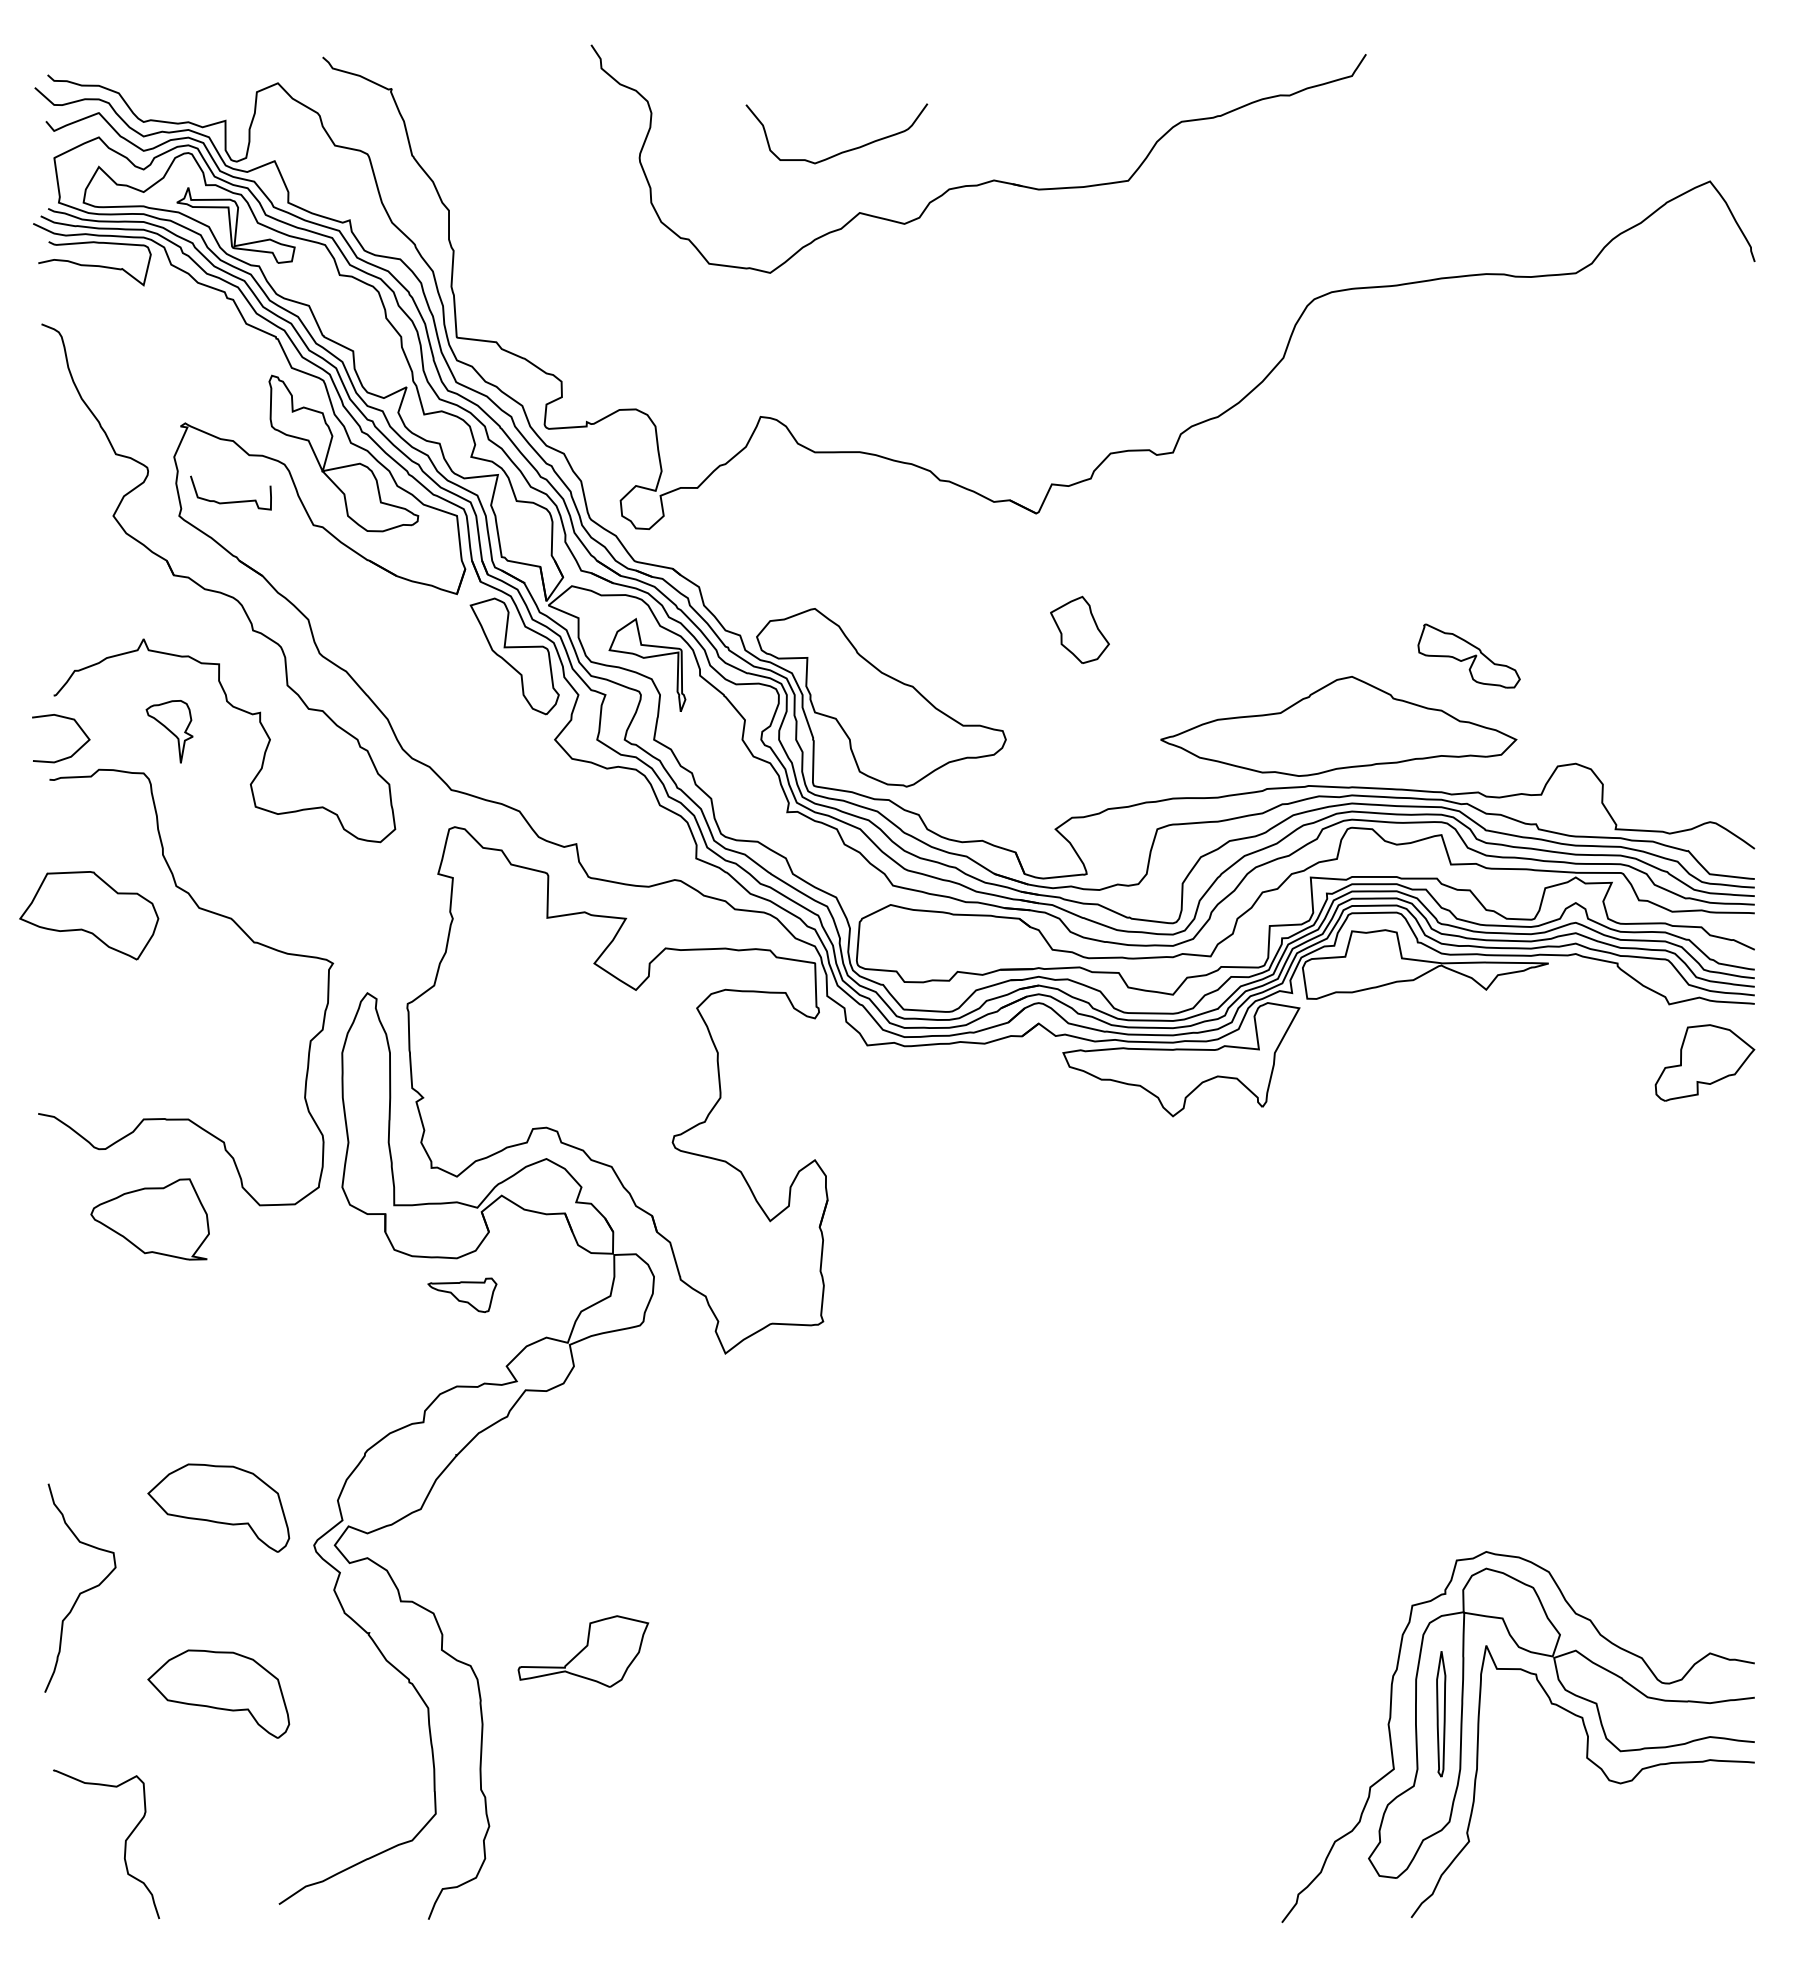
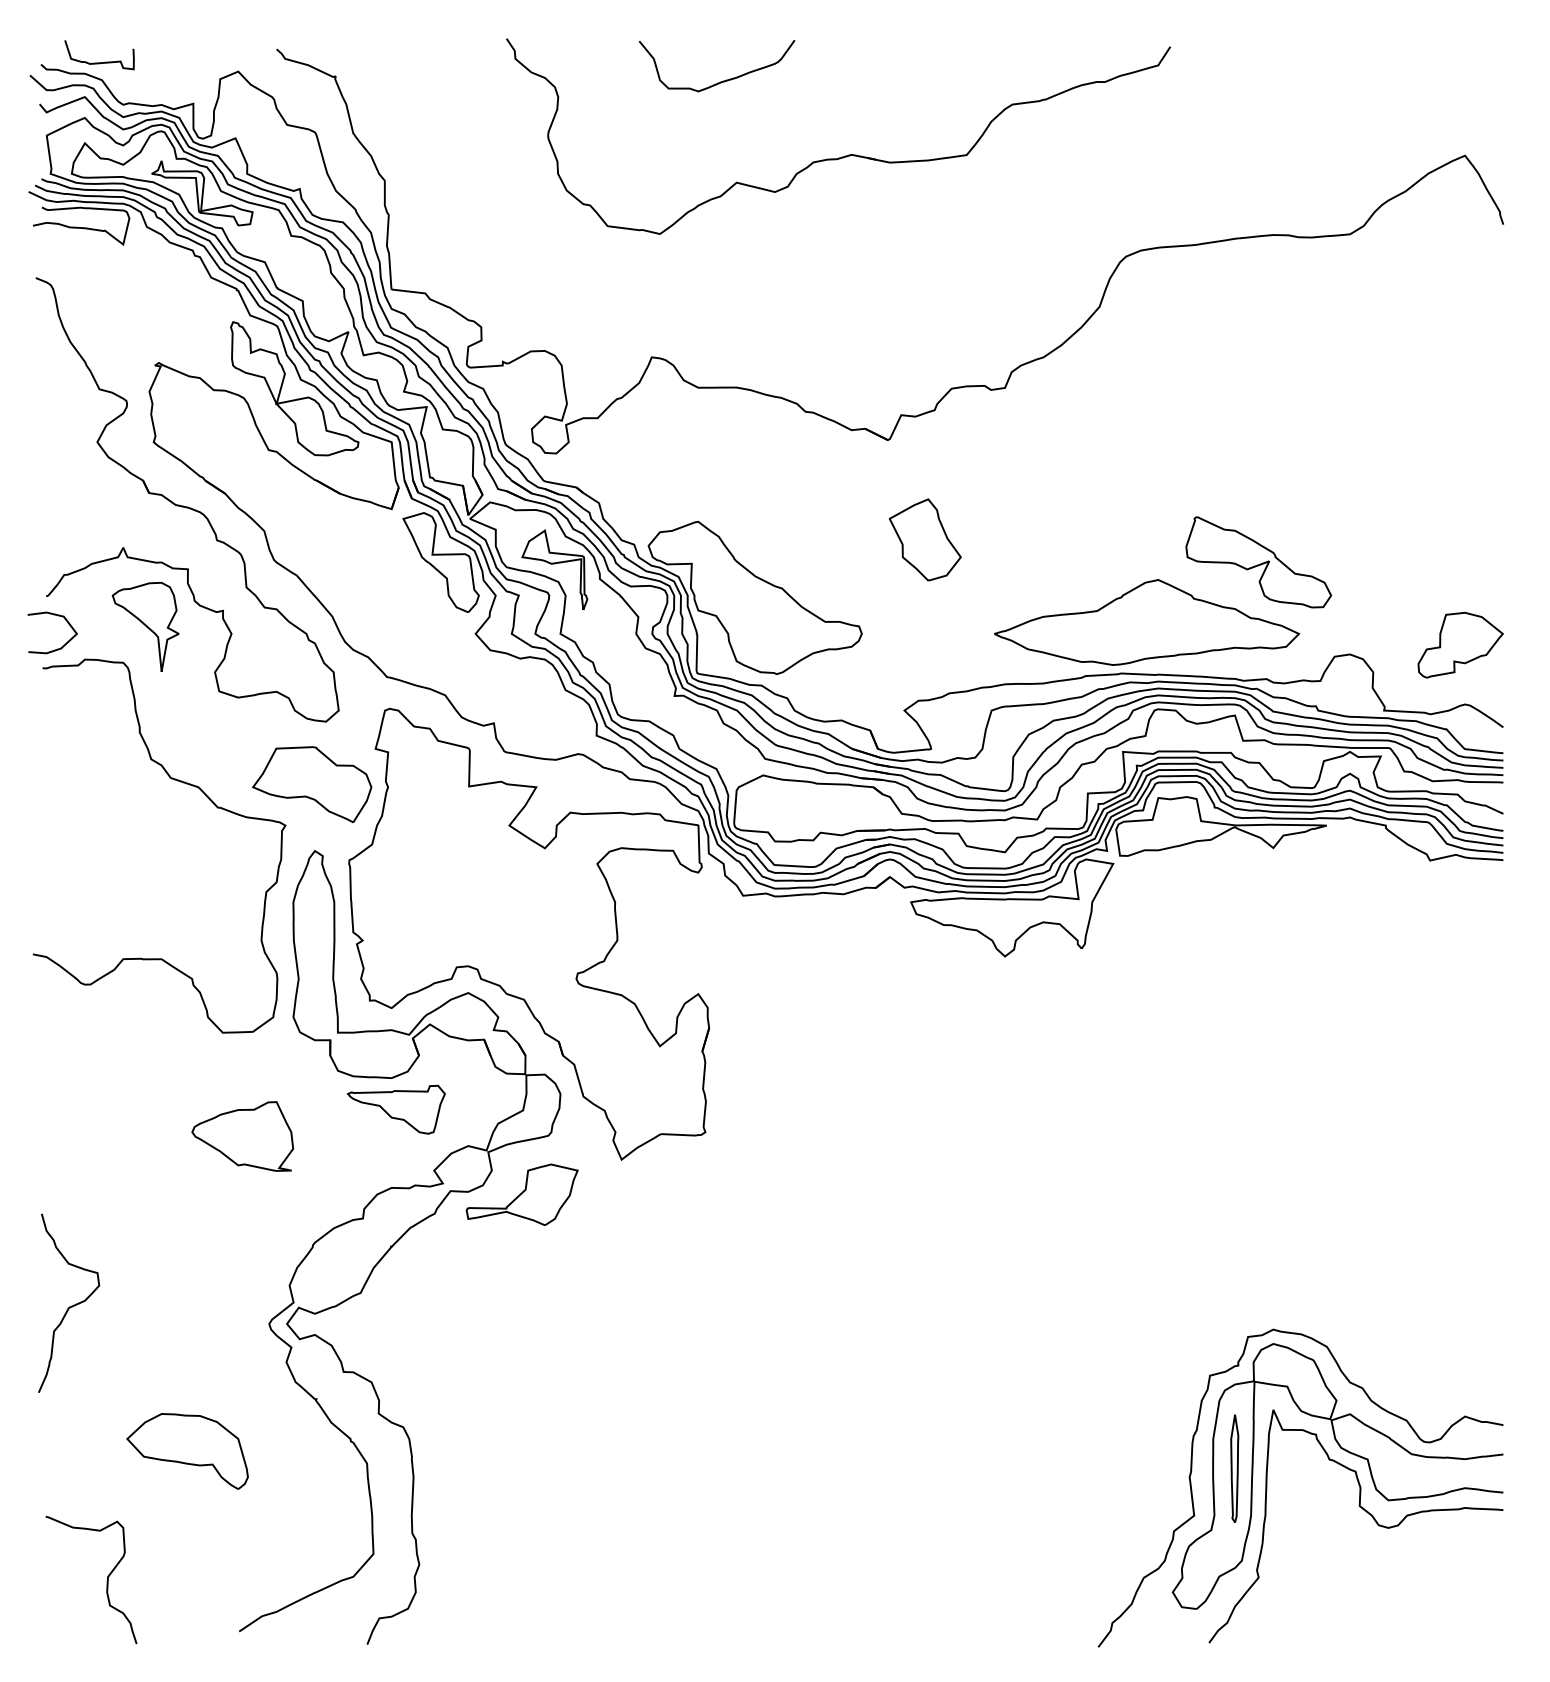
curve: (842, 151) -> (721, 81), moved
curve: (230, 501) -> (99, 62), moved
part: (1079, 629) -> (924, 539), size x1.43
part: (1468, 655) -> (1258, 561), size x1.67
part: (169, 731) -> (145, 626), size x1.67
part: (89, 915) -> (312, 784), moved
part: (1704, 1062) -> (1460, 644), moved
part: (149, 1219) -> (242, 1136), moved
part: (462, 1295) -> (396, 1109), size x1.67
part: (218, 1507) -> (187, 1291), removed
curve: (82, 1591) -> (70, 1306), moved
part: (583, 1651) -> (522, 1194), moved

